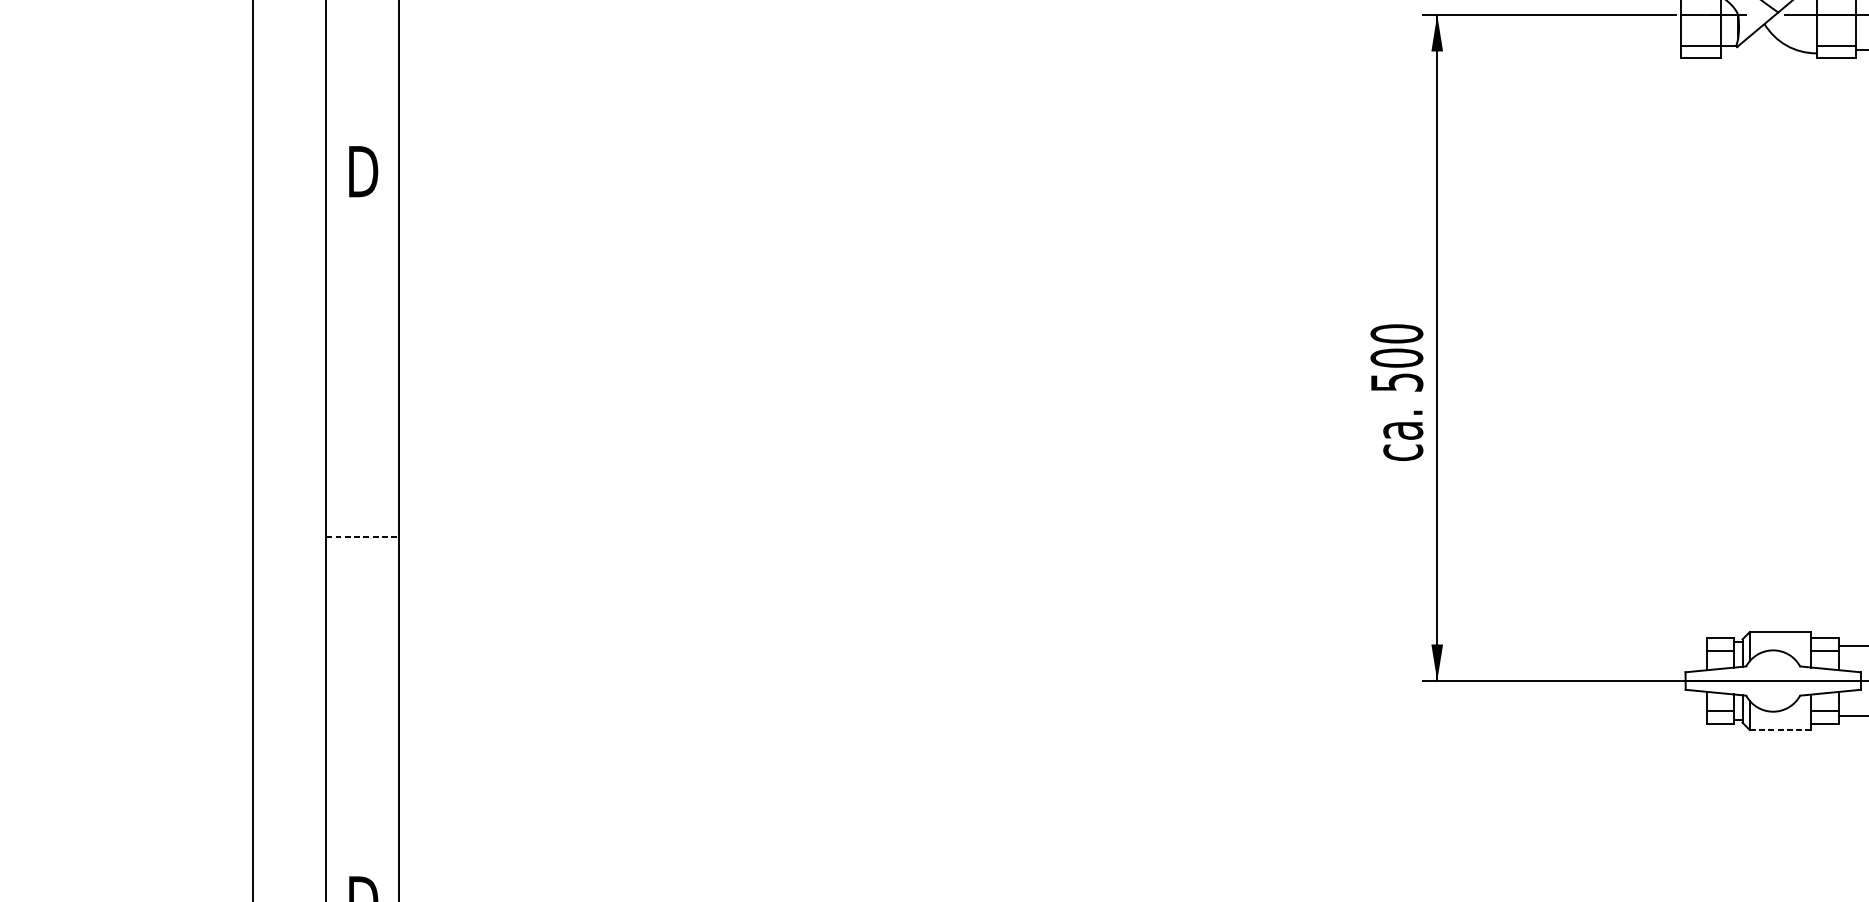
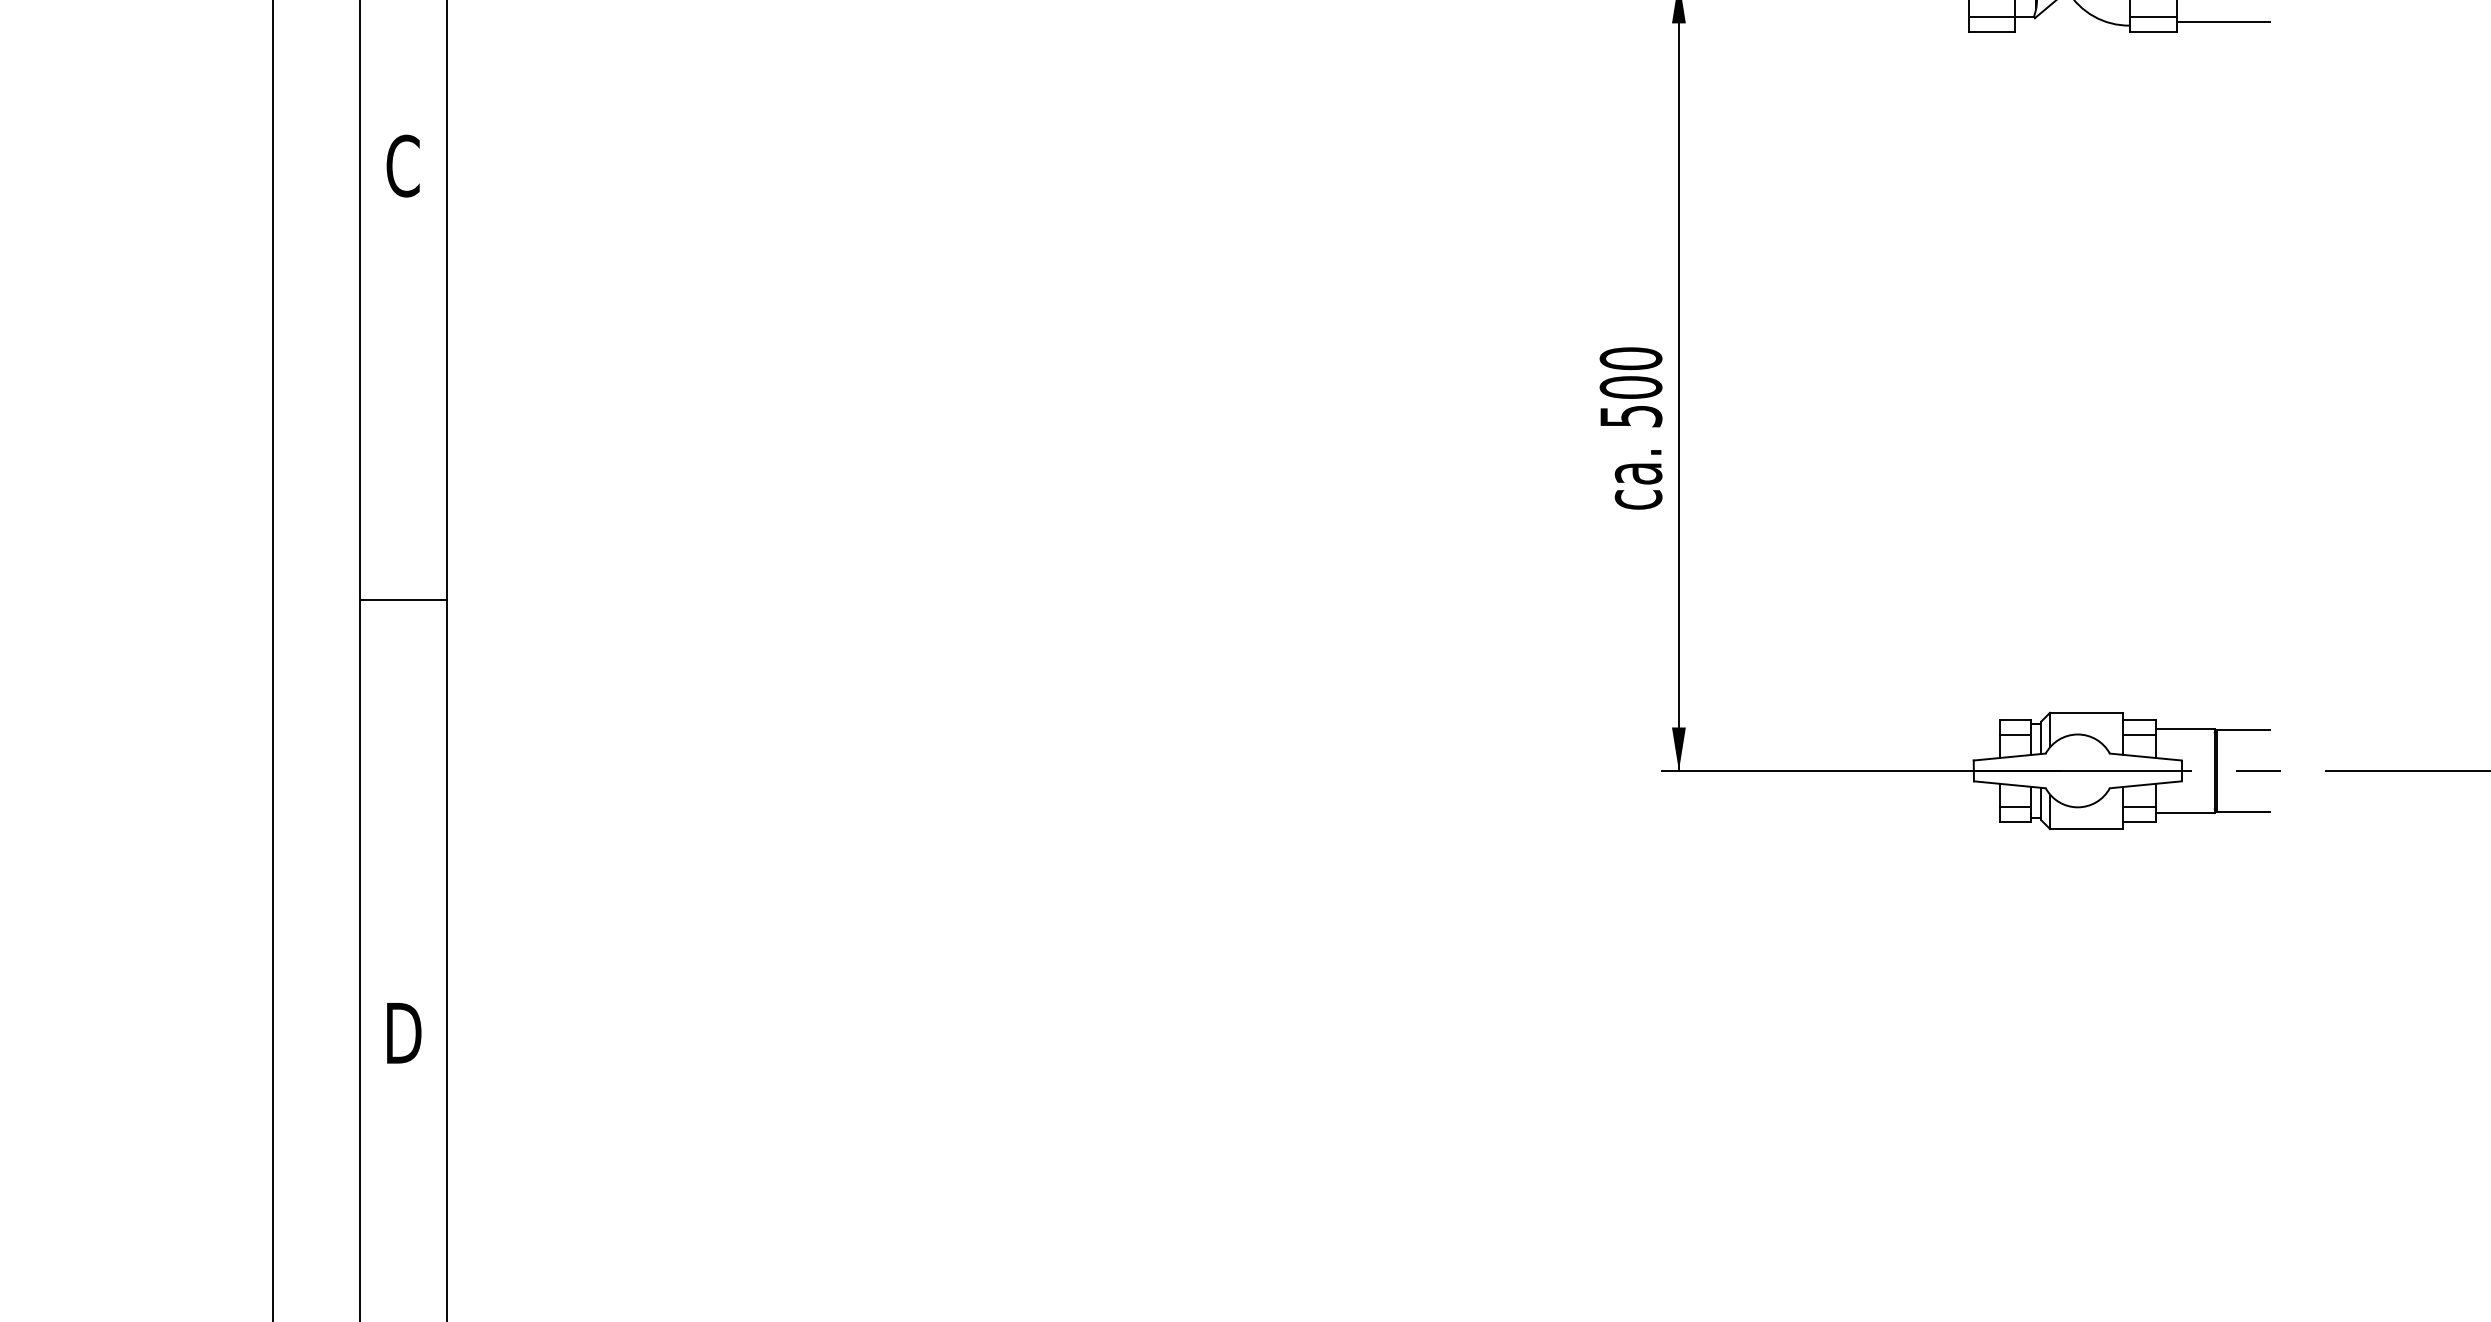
text: (363, 171) -> (403, 165), D -> C
line: (363, 537) -> (403, 600), dashed -> solid
line: (1780, 730) -> (2086, 829), dashed -> solid

